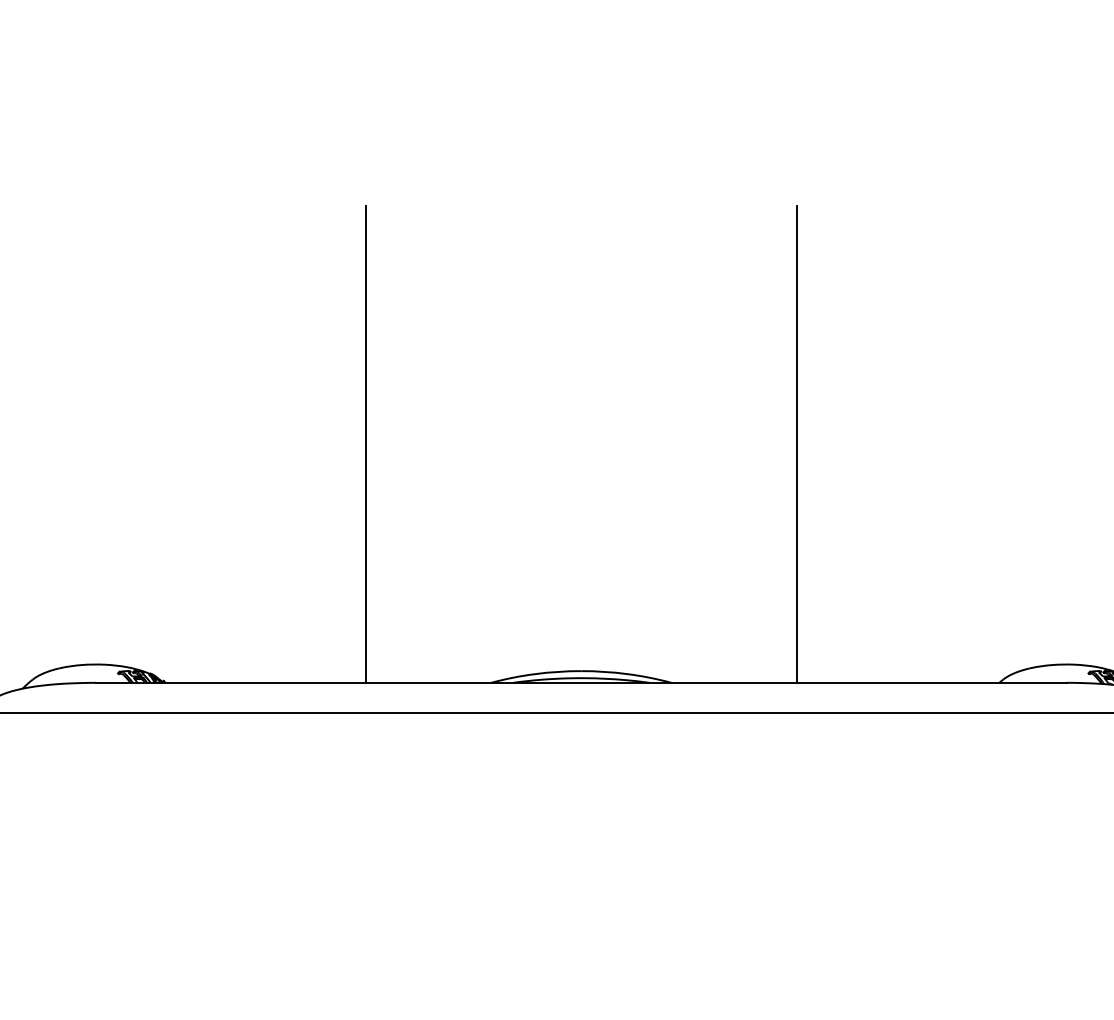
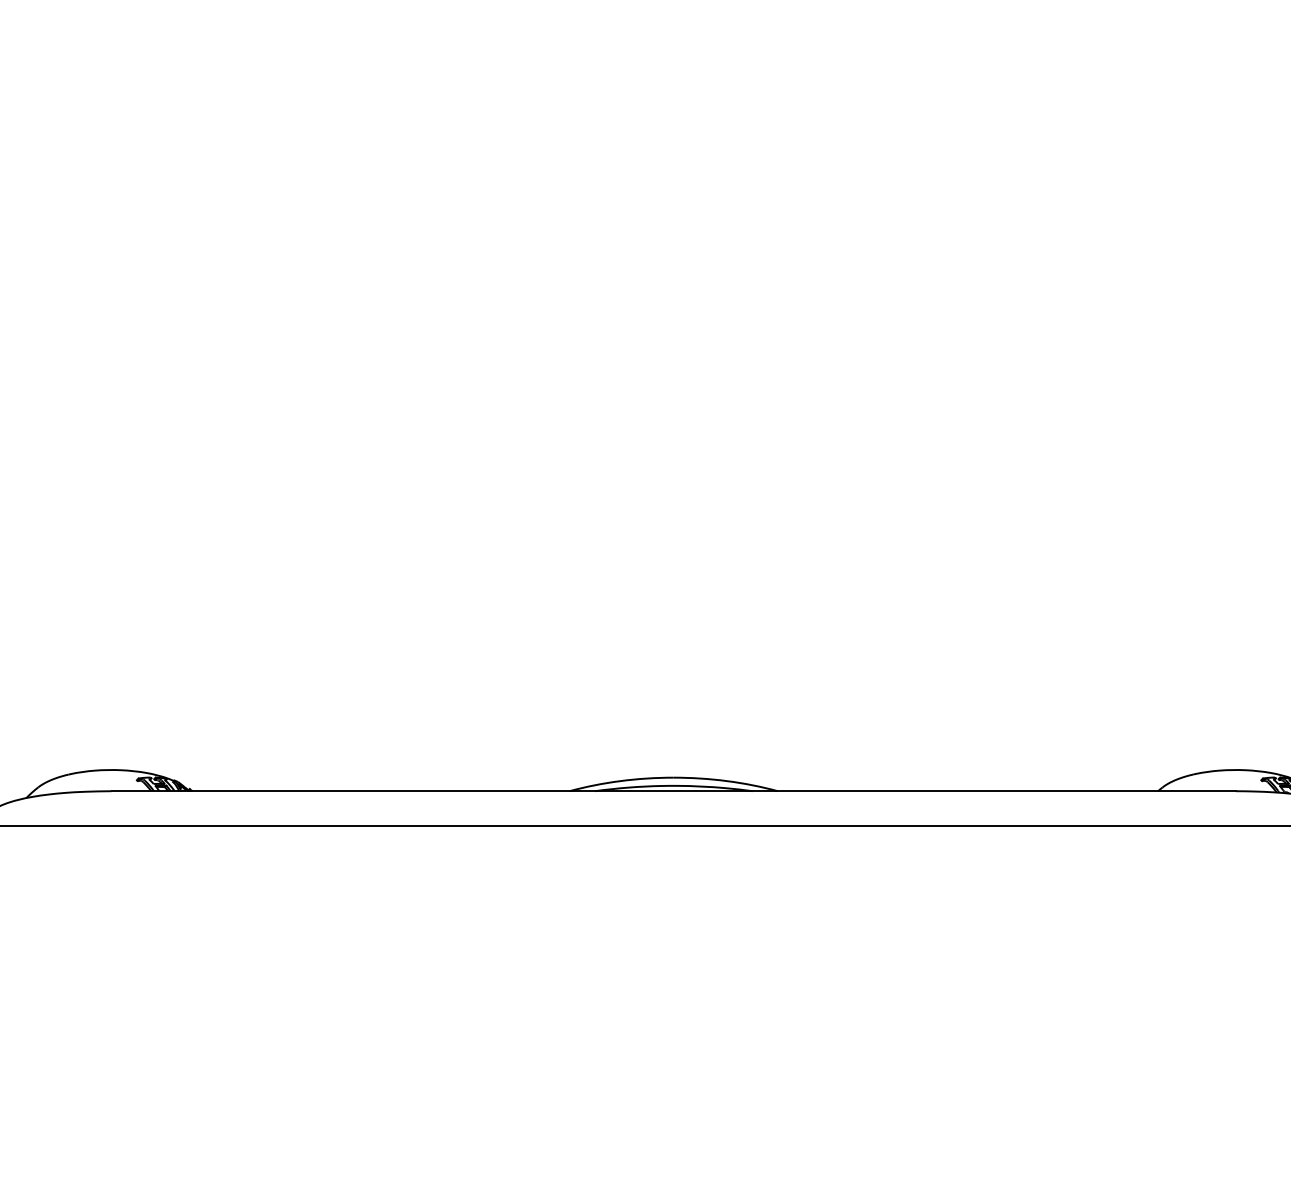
line: (366, 444) -> (424, 515), removed
line: (796, 444) -> (923, 515), removed

